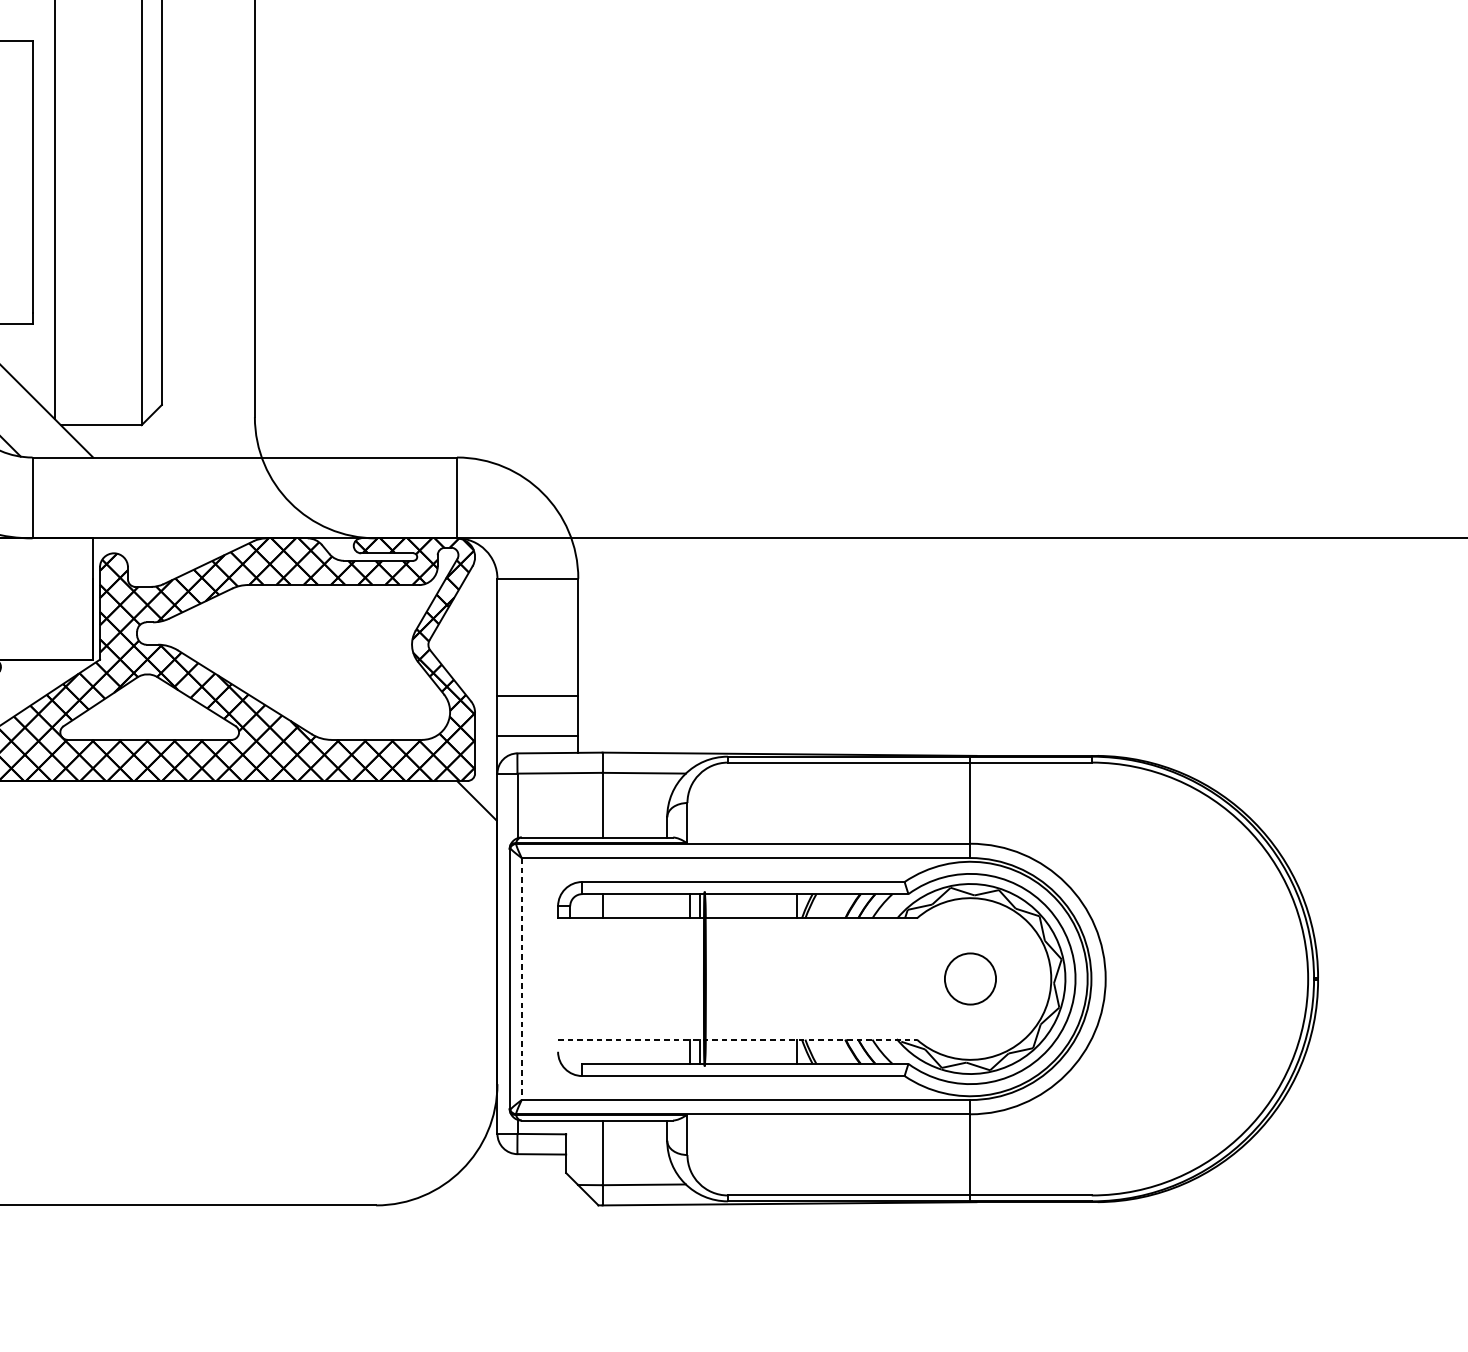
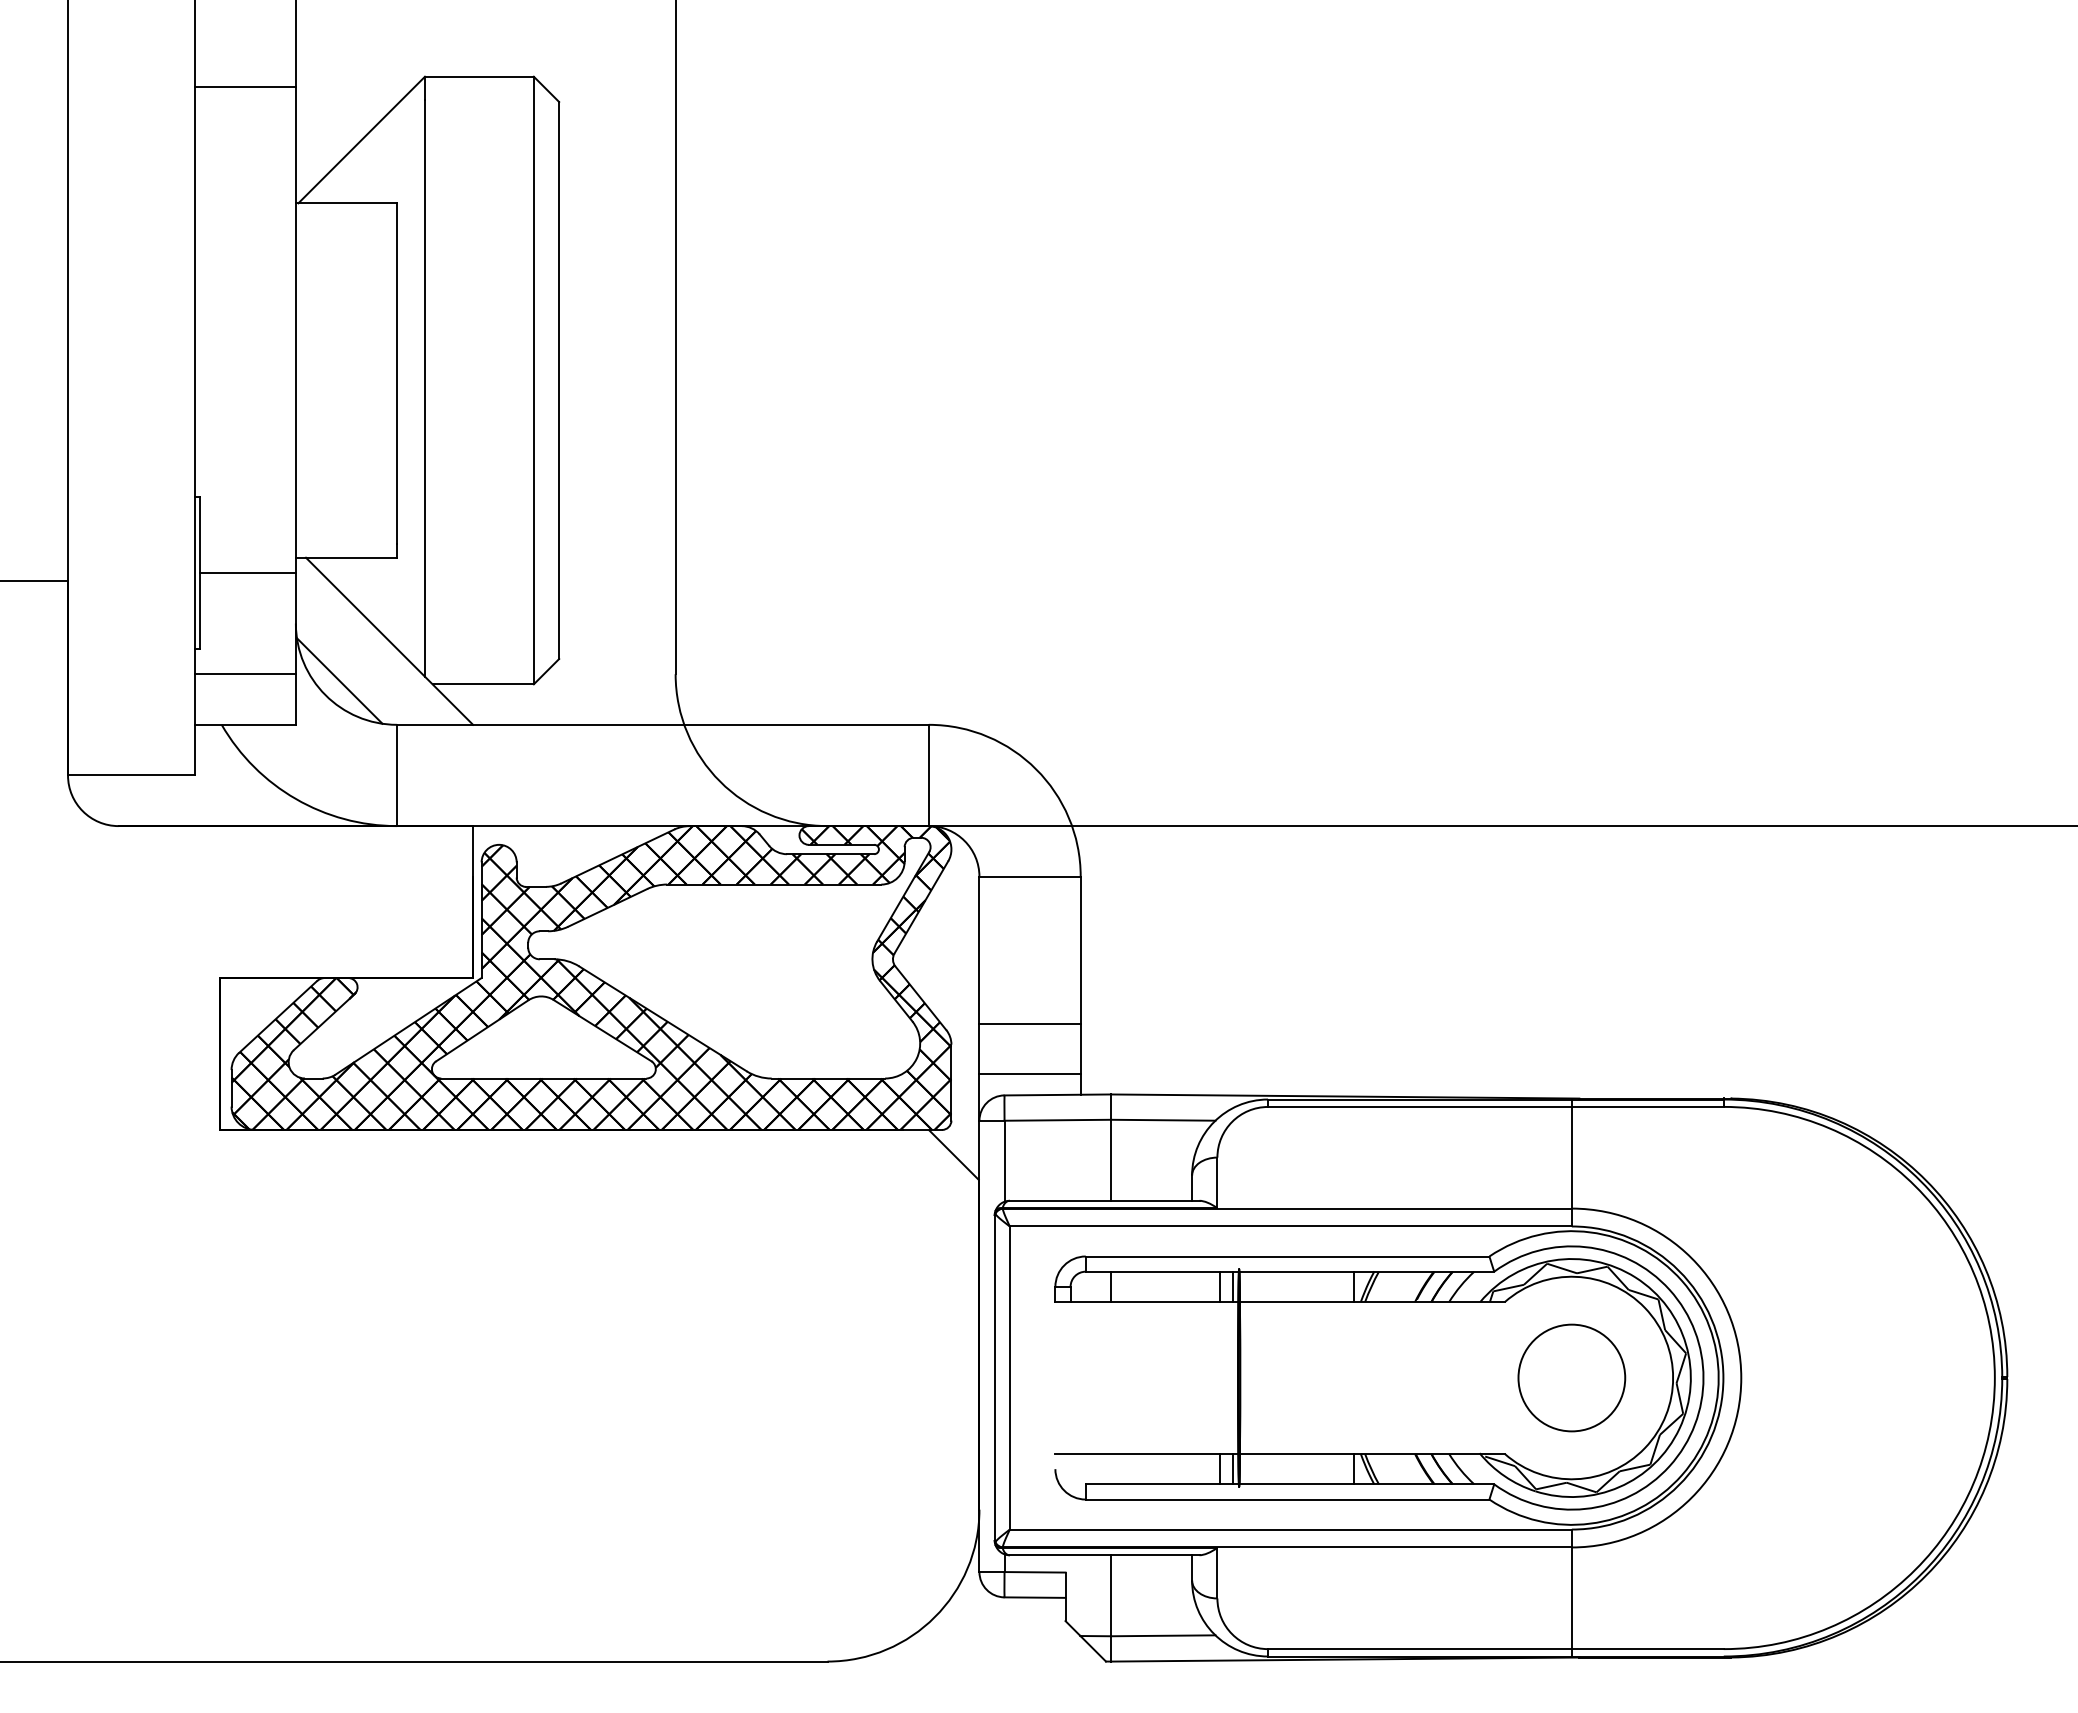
circle: (970, 978) -> (1571, 1377), size x1.67
line: (521, 979) -> (1009, 1378), dashed -> solid
line: (737, 1039) -> (1280, 1453), dashed -> solid

